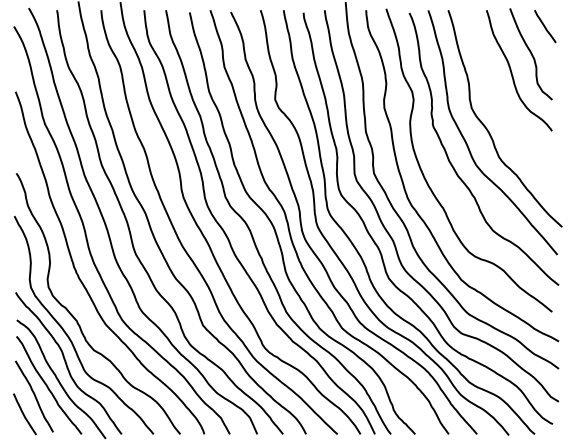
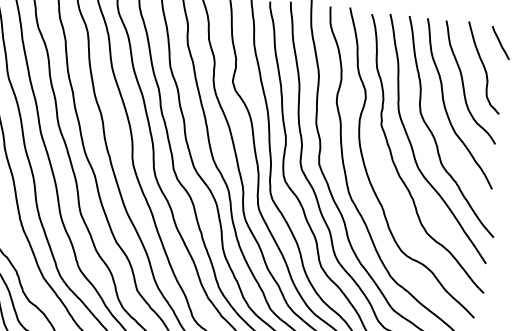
curve: (496, 97) -> (445, 105), added

